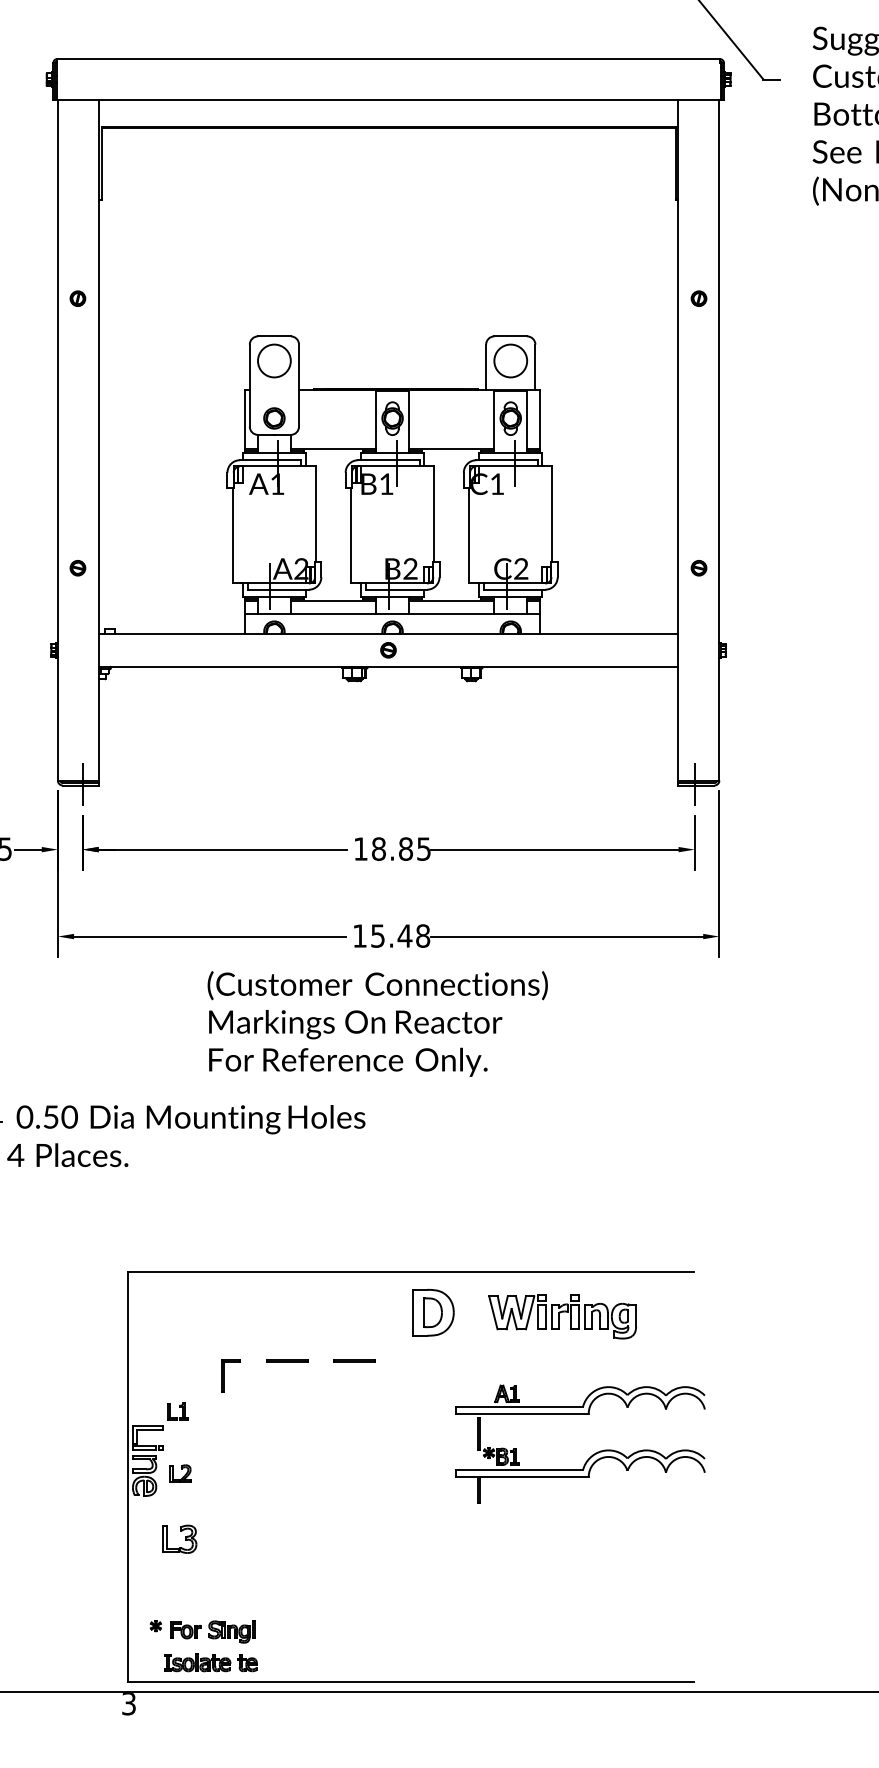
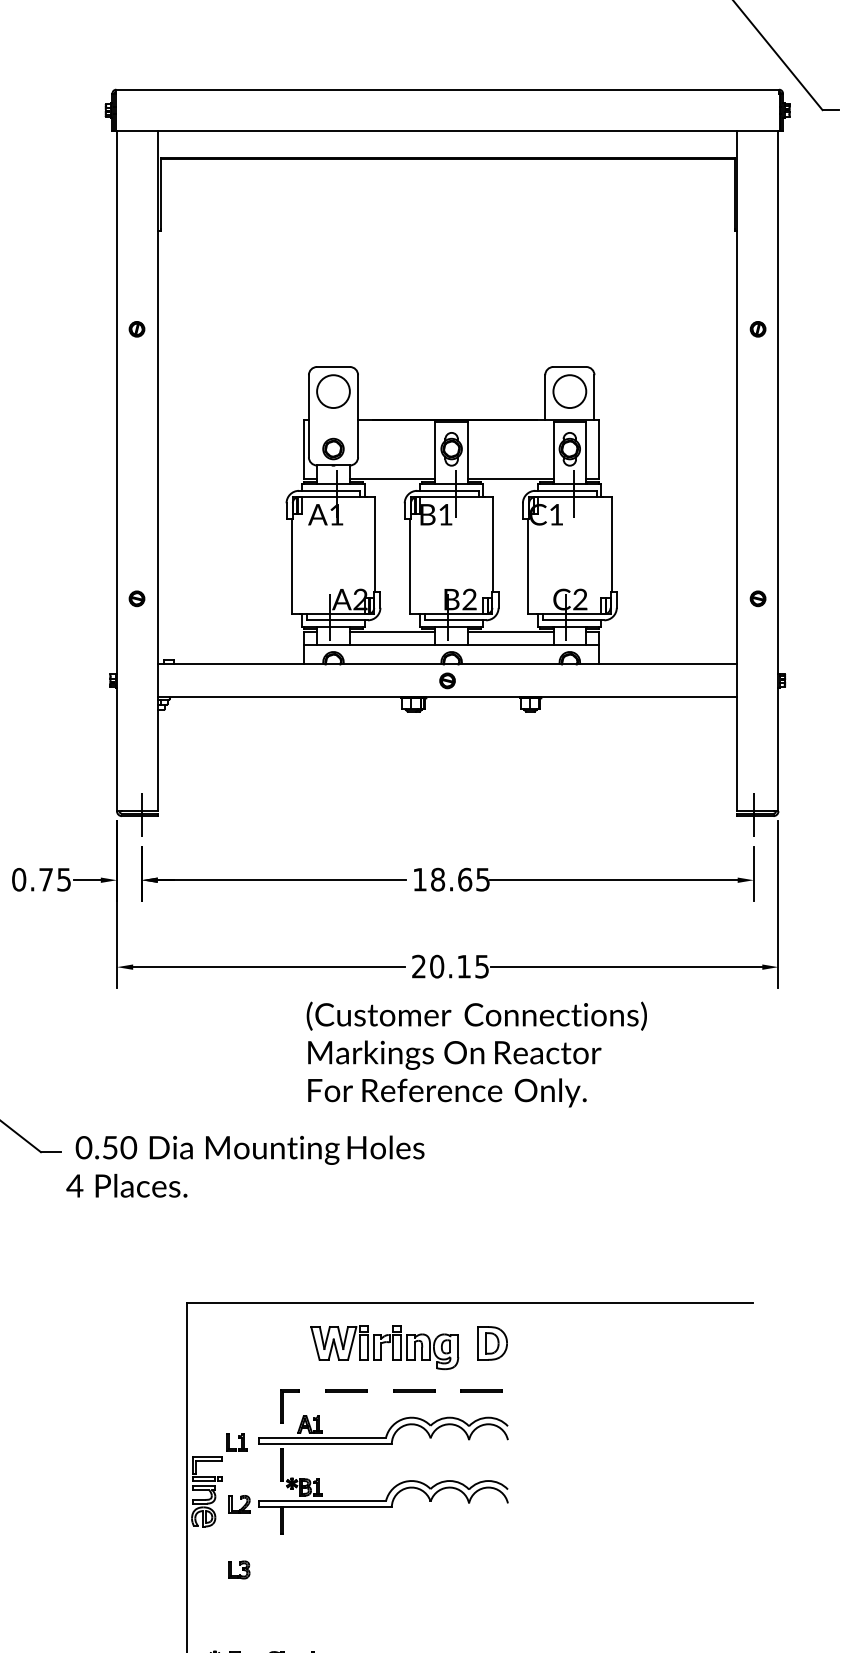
text: (406, 848) -> (465, 879), 18.85 -> 18.65
text: (391, 935) -> (450, 966), 15.48 -> 20.15
text: (377, 1023) -> (476, 1054), moved
part: (433, 1312) -> (492, 1343), size x0.71
part: (562, 1316) -> (384, 1347), moved
line: (422, 1360) -> (481, 1391), added
part: (592, 1454) -> (395, 1485), moved
part: (180, 1539) -> (239, 1570), size x0.62

